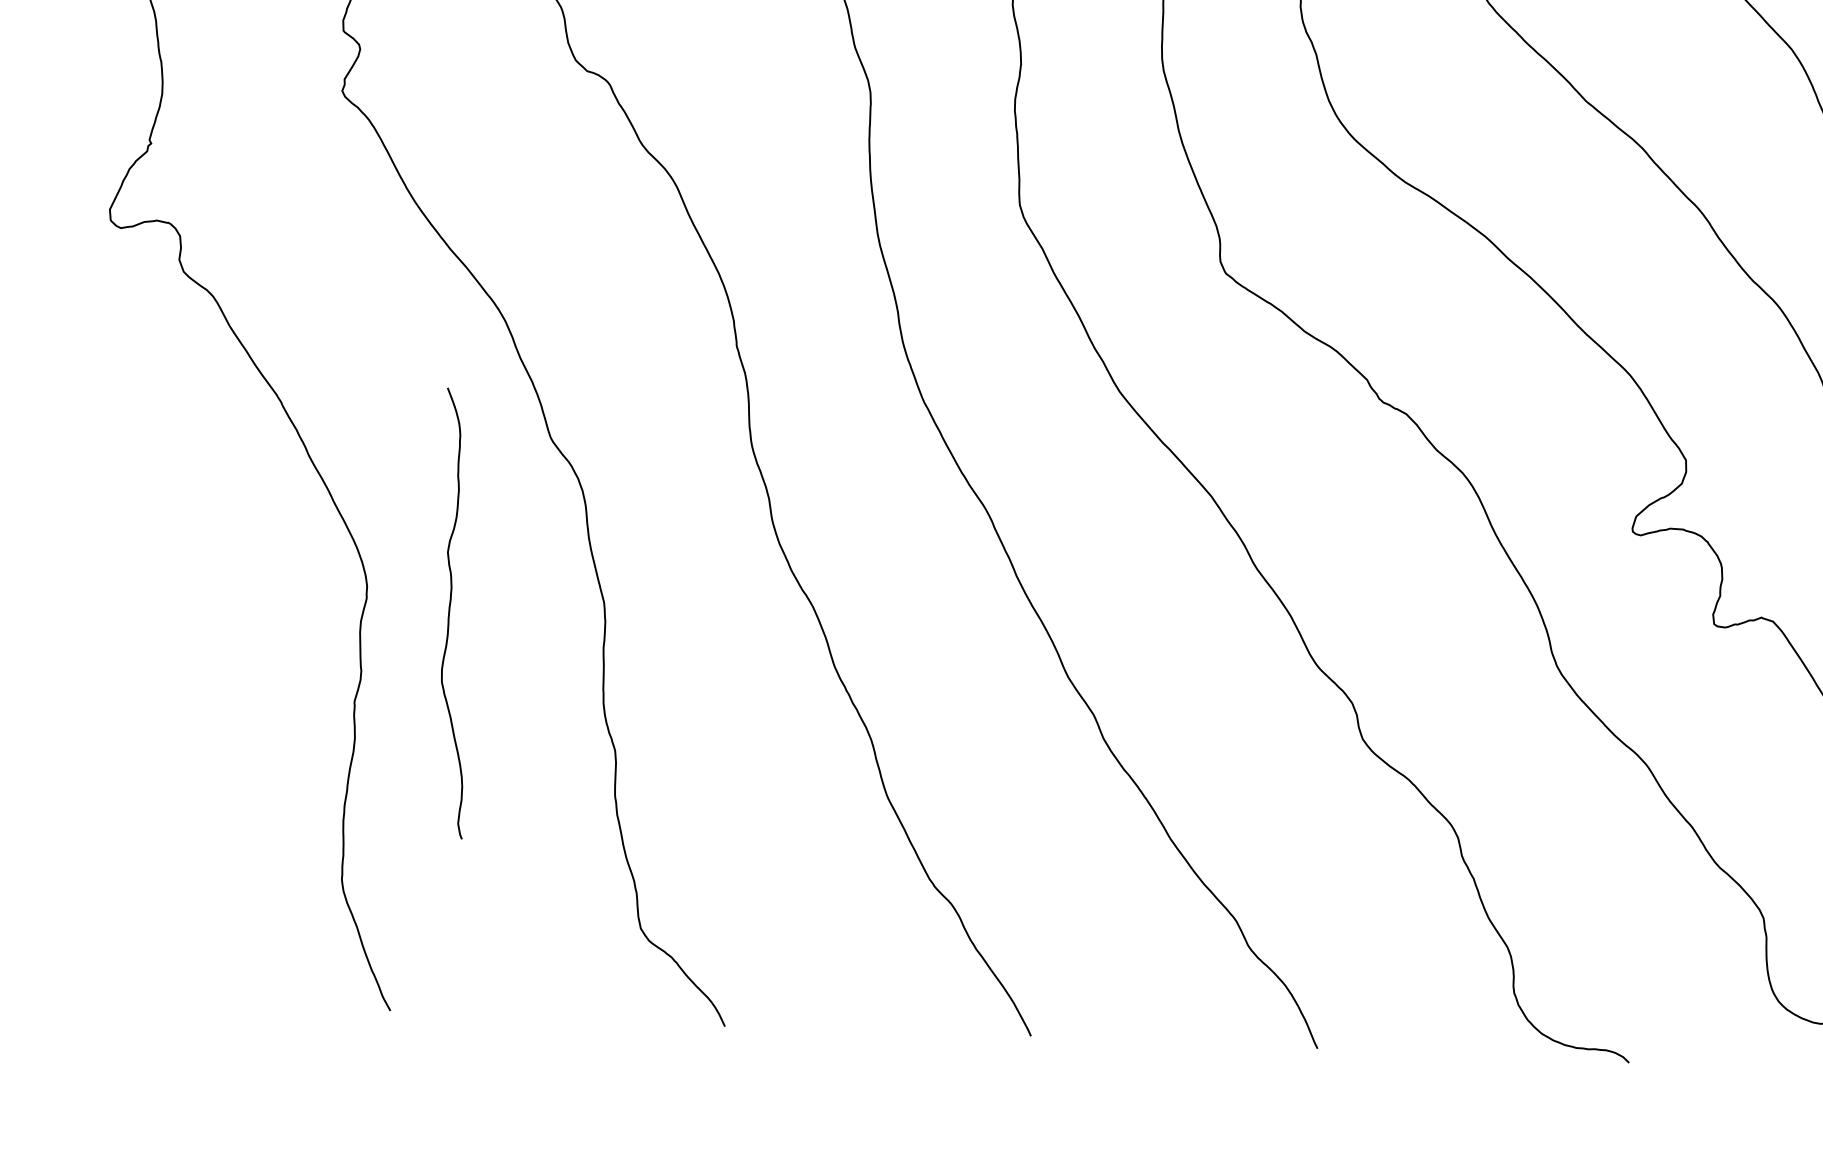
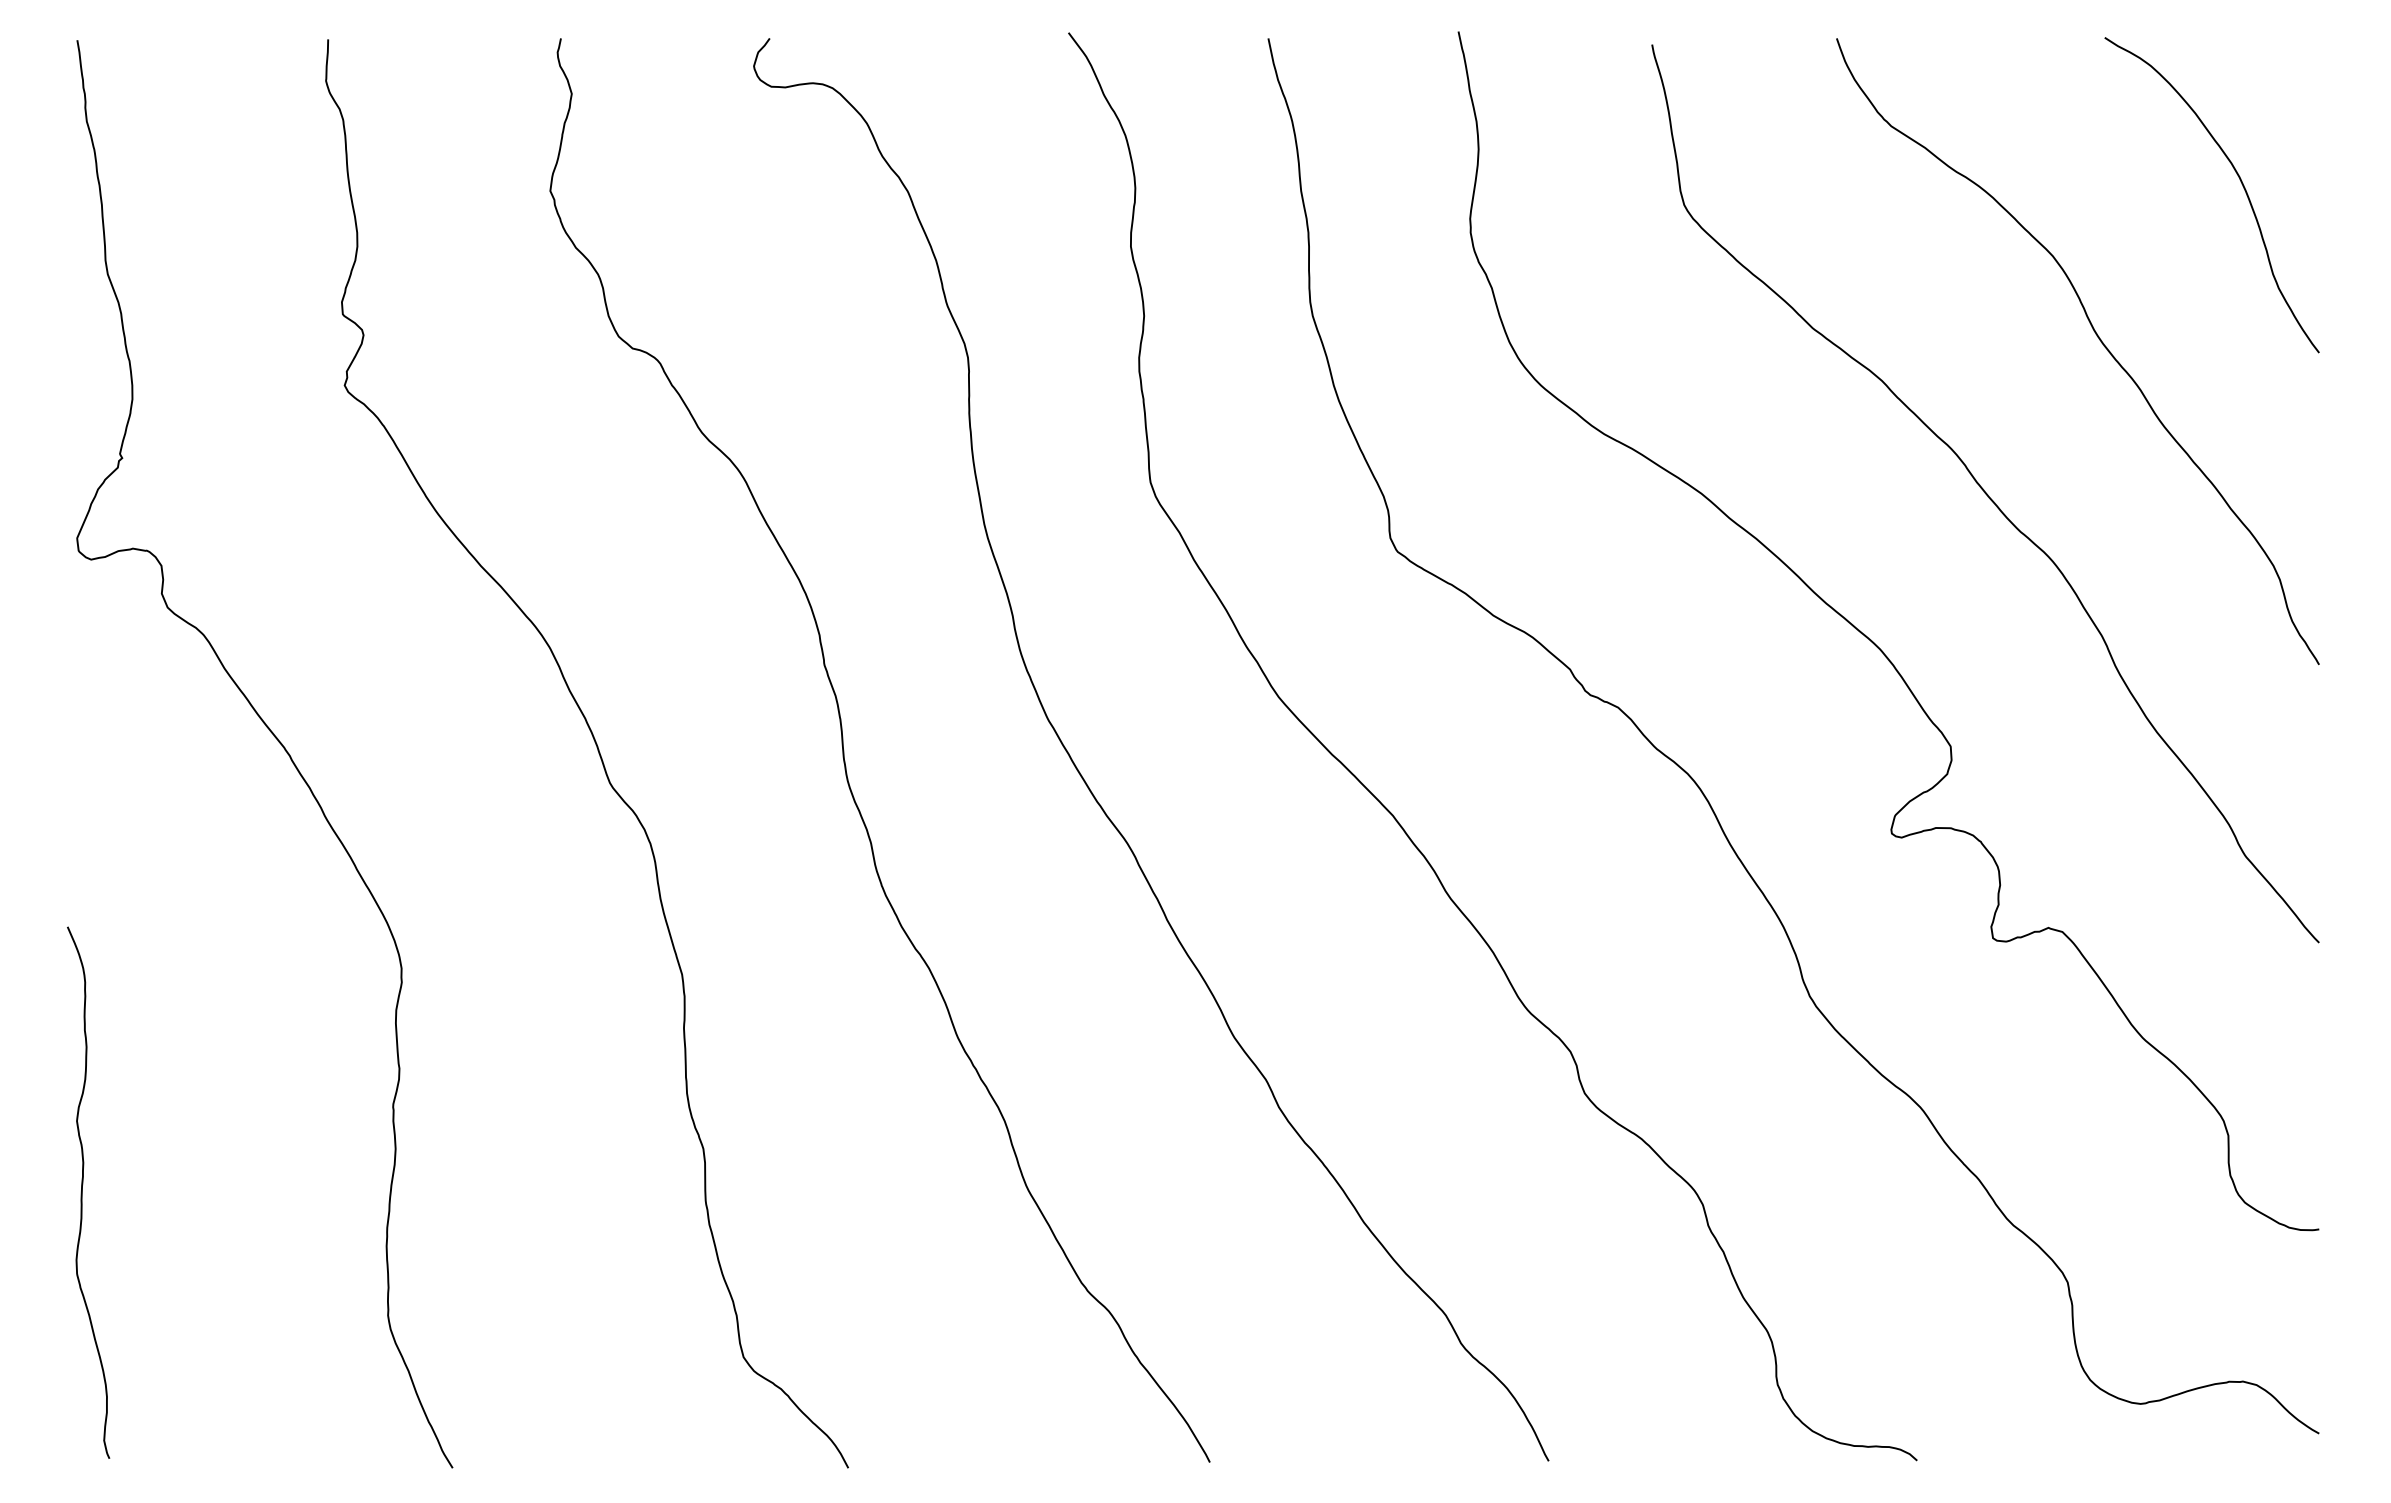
curve: (449, 613) -> (82, 1192), moved

